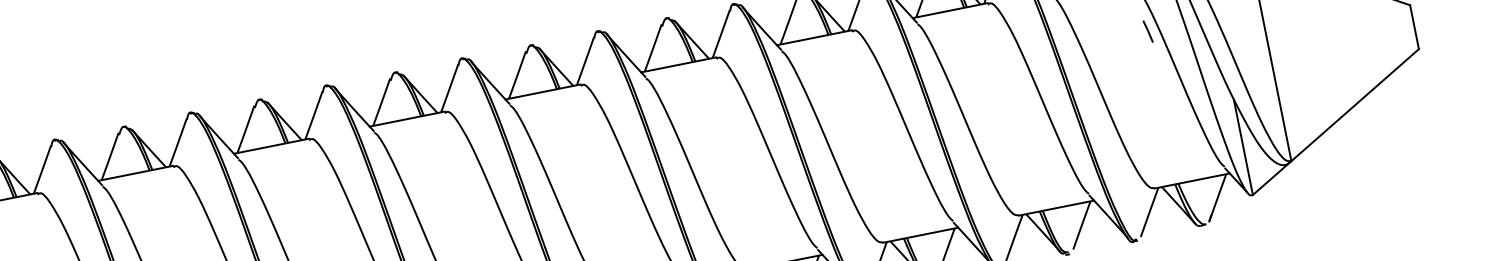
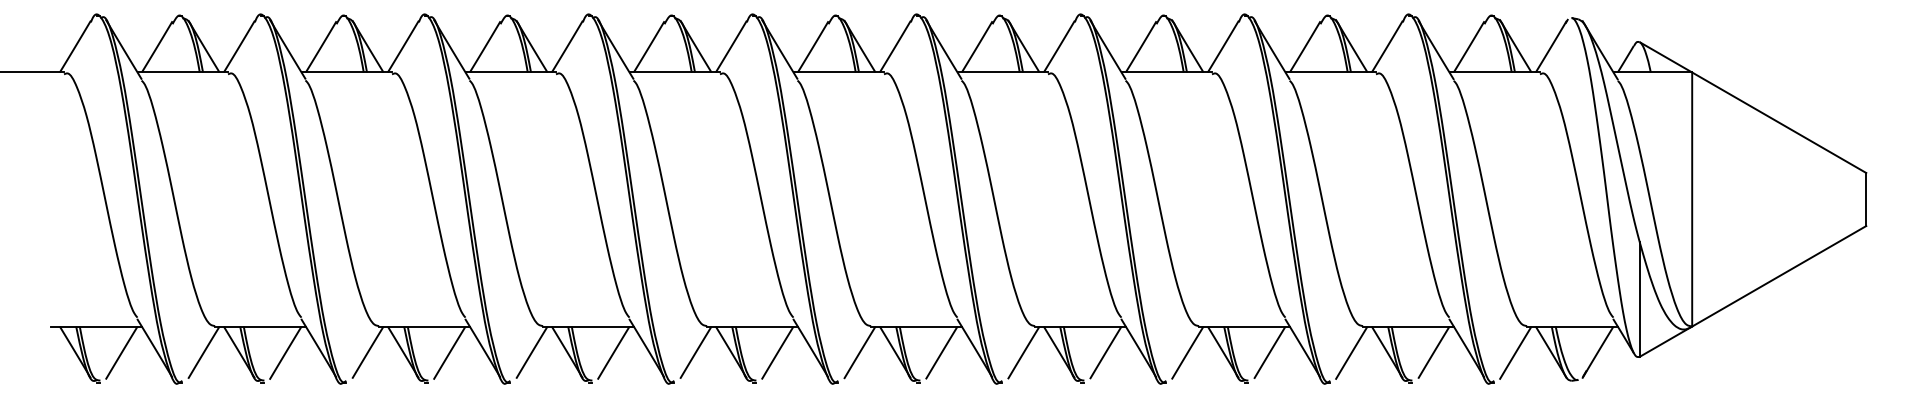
line: (1147, 31) -> (1555, 142), removed

